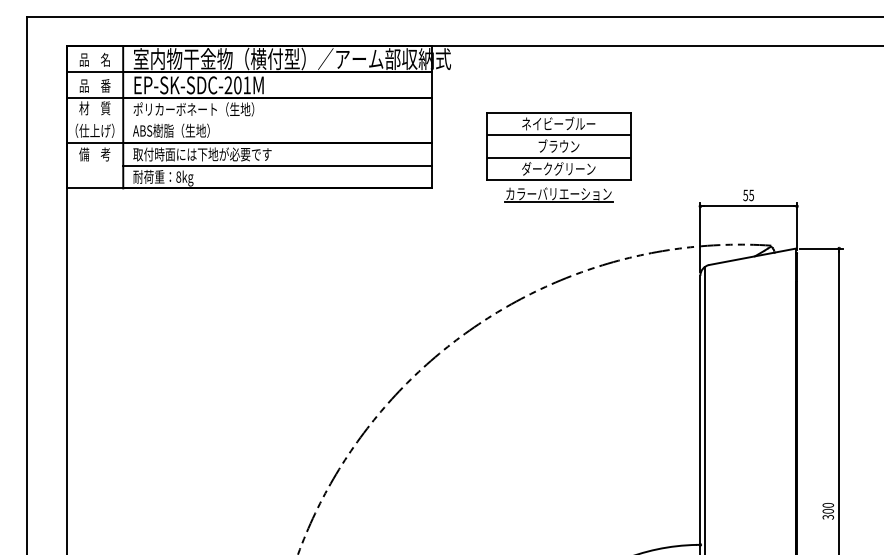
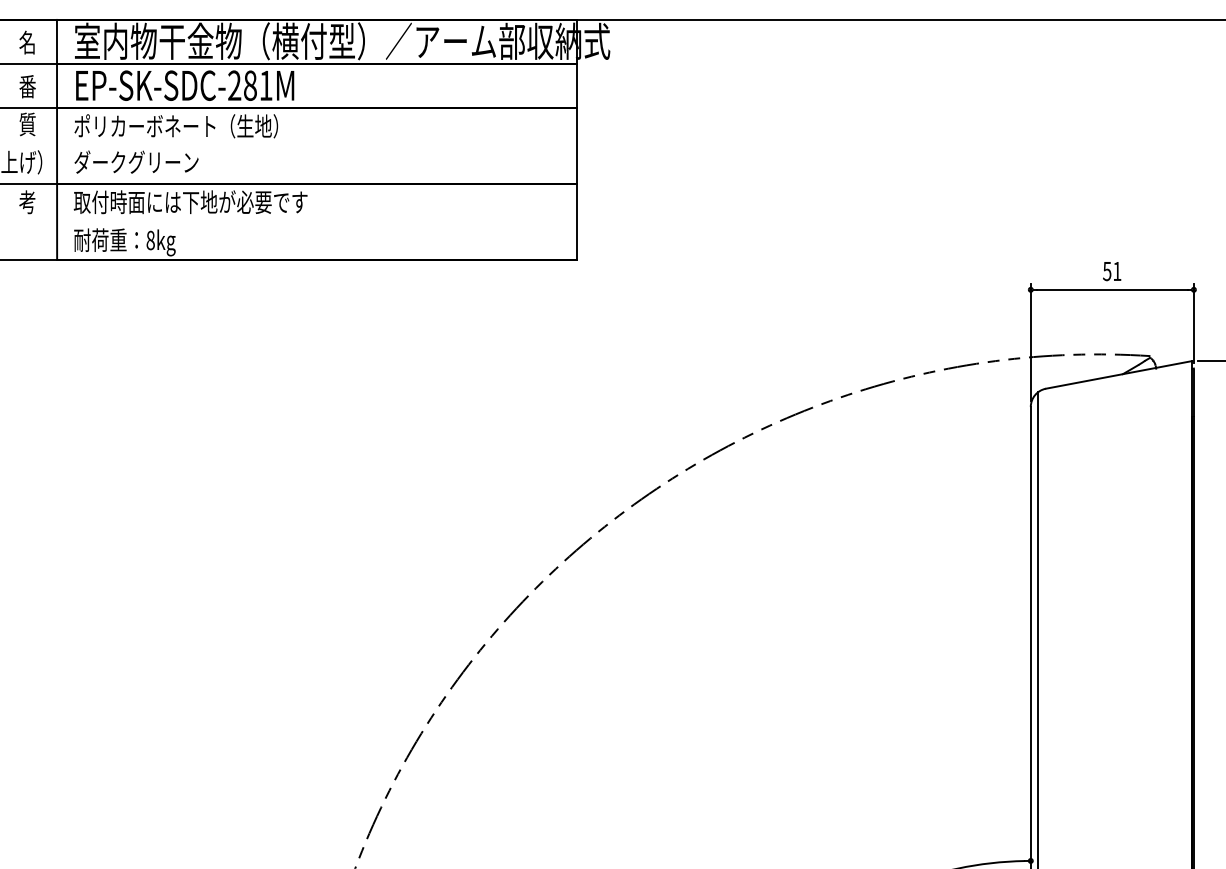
text: (237, 85) -> (249, 85), EP-SK-SDC-201M -> EP-SK-SDC-281M
text: (171, 130) -> (138, 161), ABS樹脂（生地） -> ダークグリーン
part: (558, 157) -> (791, 207), removed
line: (277, 165) -> (317, 220), removed
text: (751, 195) -> (1117, 271), 55 -> 51

